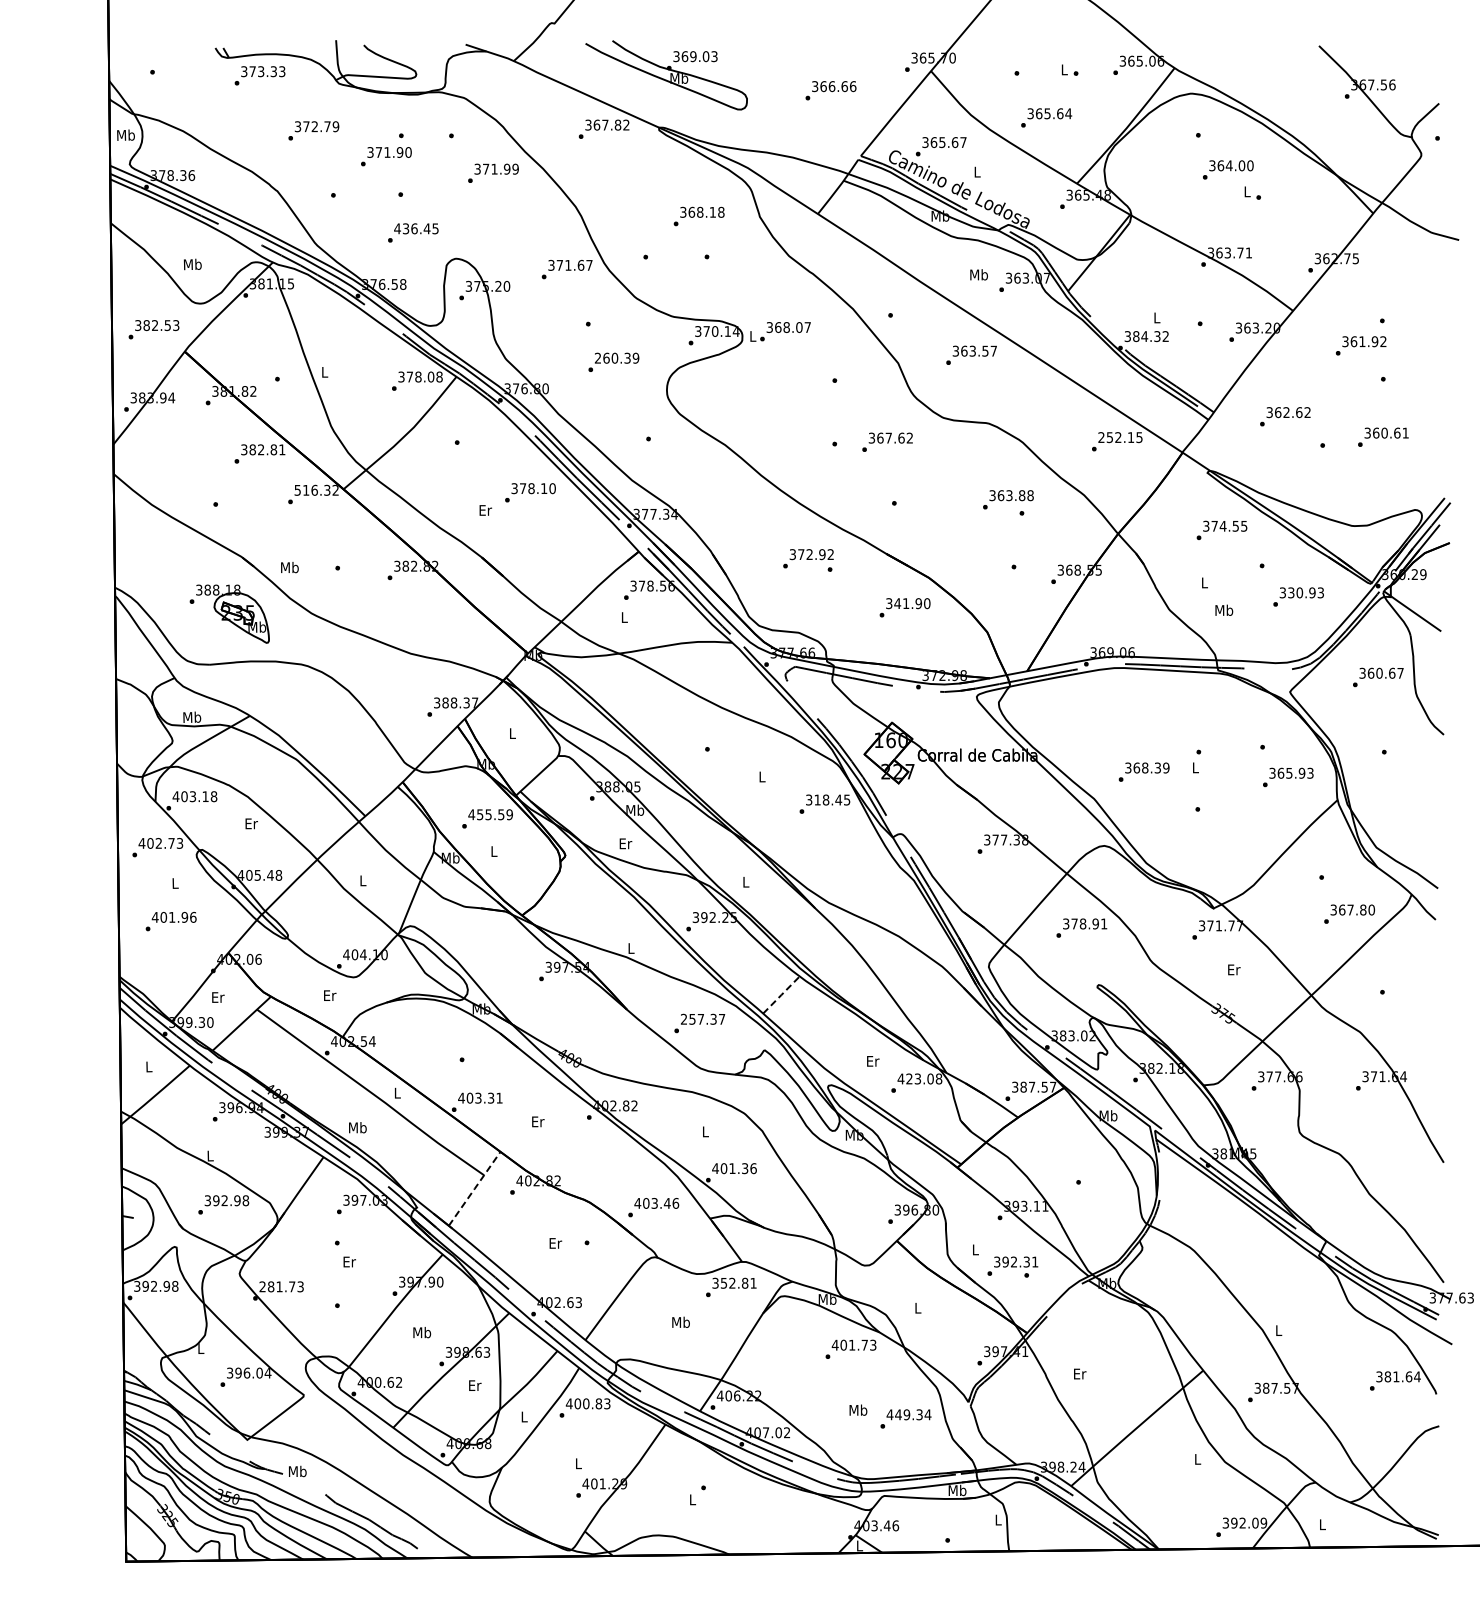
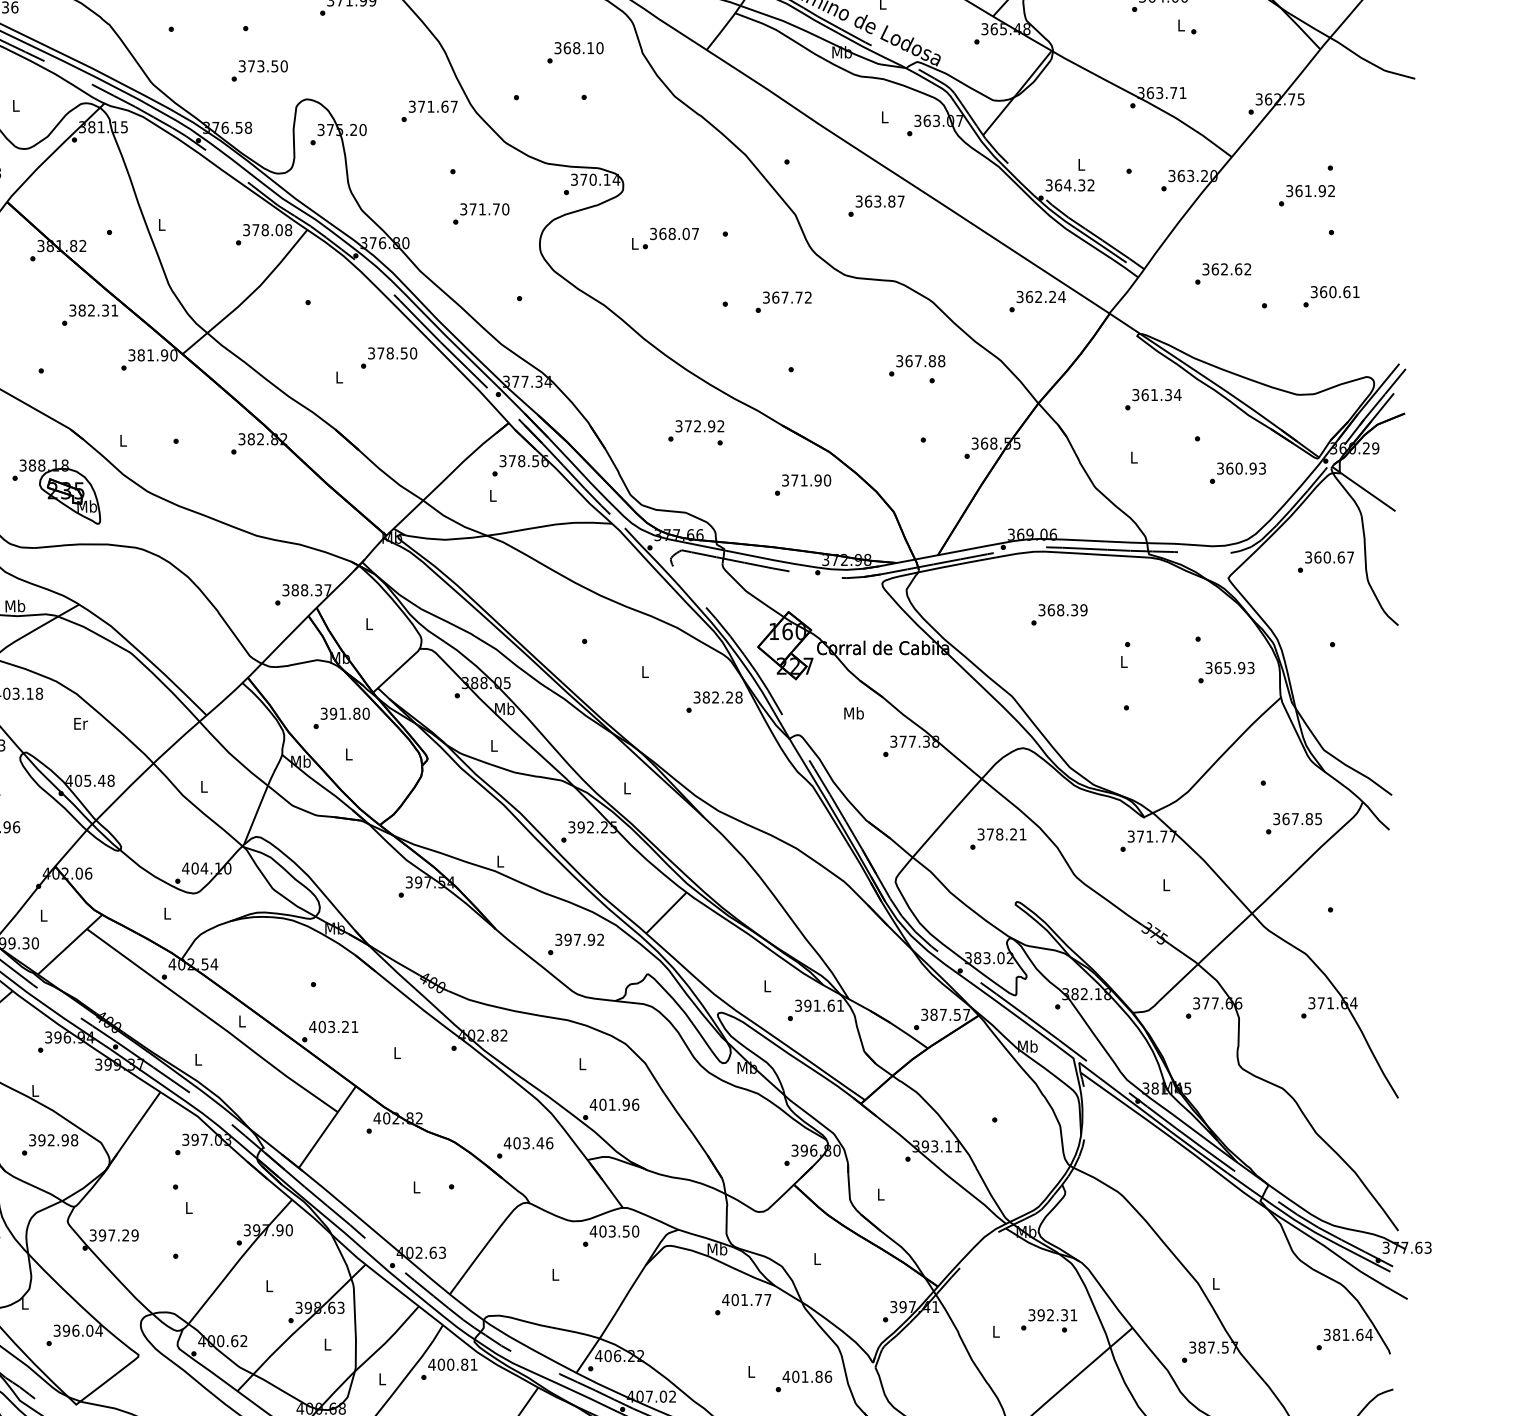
text: (721, 212) -> (600, 48), 368.18 -> 368.10
text: (416, 228) -> (263, 65), 436.45 -> 373.50
text: (192, 264) -> (15, 105), Mb -> L
text: (978, 274) -> (884, 116), Mb -> L
text: (780, 331) -> (665, 238), moved
text: (1136, 336) -> (1058, 185), 384.32 -> 364.32
text: (985, 350) -> (891, 200), 363.57 -> 363.87
text: (617, 357) -> (485, 208), 260.39 -> 371.70
text: (901, 437) -> (799, 296), 367.62 -> 367.72
text: (1120, 437) -> (1041, 296), 252.15 -> 362.24
text: (273, 449) -> (105, 310), 382.81 -> 382.31
text: (544, 488) -> (404, 353), 378.10 -> 378.50
text: (317, 489) -> (153, 354), 516.32 -> 381.90
text: (1009, 495) -> (918, 361), 363.88 -> 367.88
text: (485, 510) -> (339, 377), Er -> L
text: (1229, 525) -> (1161, 394), 374.55 -> 361.34
text: (289, 567) -> (122, 440), Mb -> L
text: (1291, 592) -> (1230, 468), 330.93 -> 360.93
text: (897, 603) -> (794, 480), 341.90 -> 371.90
text: (1224, 609) -> (854, 712), moved
text: (1143, 771) -> (1058, 614), moved
text: (832, 799) -> (722, 696), 318.45 -> 382.28
text: (490, 814) -> (344, 713), 455.59 -> 391.80
text: (625, 843) -> (494, 745), Er -> L
text: (1371, 909) -> (1318, 818), 367.80 -> 367.85
text: (1095, 923) -> (1013, 833), 378.91 -> 378.21
text: (1234, 969) -> (1167, 884), Er -> L
text: (330, 995) -> (168, 913), Er -> L
line: (781, 995) -> (666, 913), dashed -> solid
text: (218, 997) -> (44, 915), Er -> L
text: (703, 1018) -> (580, 938), 257.37 -> 397.92
text: (873, 1061) -> (768, 986), Er -> L
text: (919, 1078) -> (818, 1005), 423.08 -> 391.61
text: (491, 1098) -> (346, 1027), 403.31 -> 403.21
text: (538, 1121) -> (397, 1052), Er -> L
text: (357, 1127) -> (197, 1059), Mb -> L
text: (744, 1168) -> (625, 1104), 401.36 -> 401.96
line: (474, 1188) -> (327, 1126), dashed -> solid
text: (555, 1243) -> (416, 1187), Er -> L
text: (349, 1261) -> (189, 1207), Er -> L
text: (1012, 1266) -> (1048, 1320), moved
text: (734, 1282) -> (614, 1230), 352.81 -> 403.50
text: (281, 1286) -> (113, 1235), 281.73 -> 397.29
text: (680, 1321) -> (554, 1273), Mb -> L
text: (422, 1332) -> (269, 1285), Mb -> L
text: (873, 1344) -> (768, 1299), 401.73 -> 401.77
text: (1080, 1373) -> (996, 1331), Er -> L
text: (475, 1385) -> (328, 1344), Er -> L
text: (607, 1403) -> (474, 1364), 400.83 -> 400.81
text: (858, 1409) -> (751, 1370), Mb -> L
text: (913, 1414) -> (812, 1376), 449.34 -> 401.86

